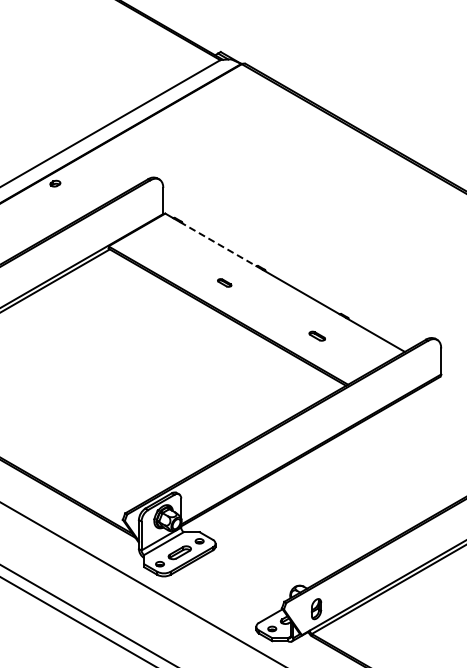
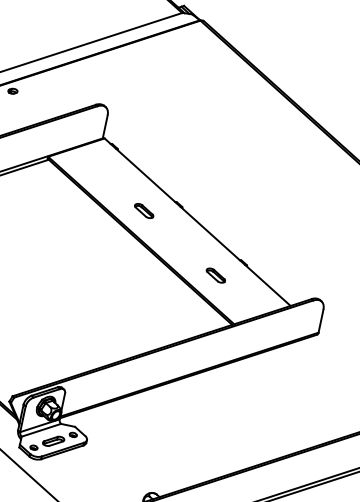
line: (218, 244) -> (145, 175), dashed -> solid
part: (224, 282) -> (144, 210), size x1.67
part: (317, 335) -> (216, 274), size x1.43

